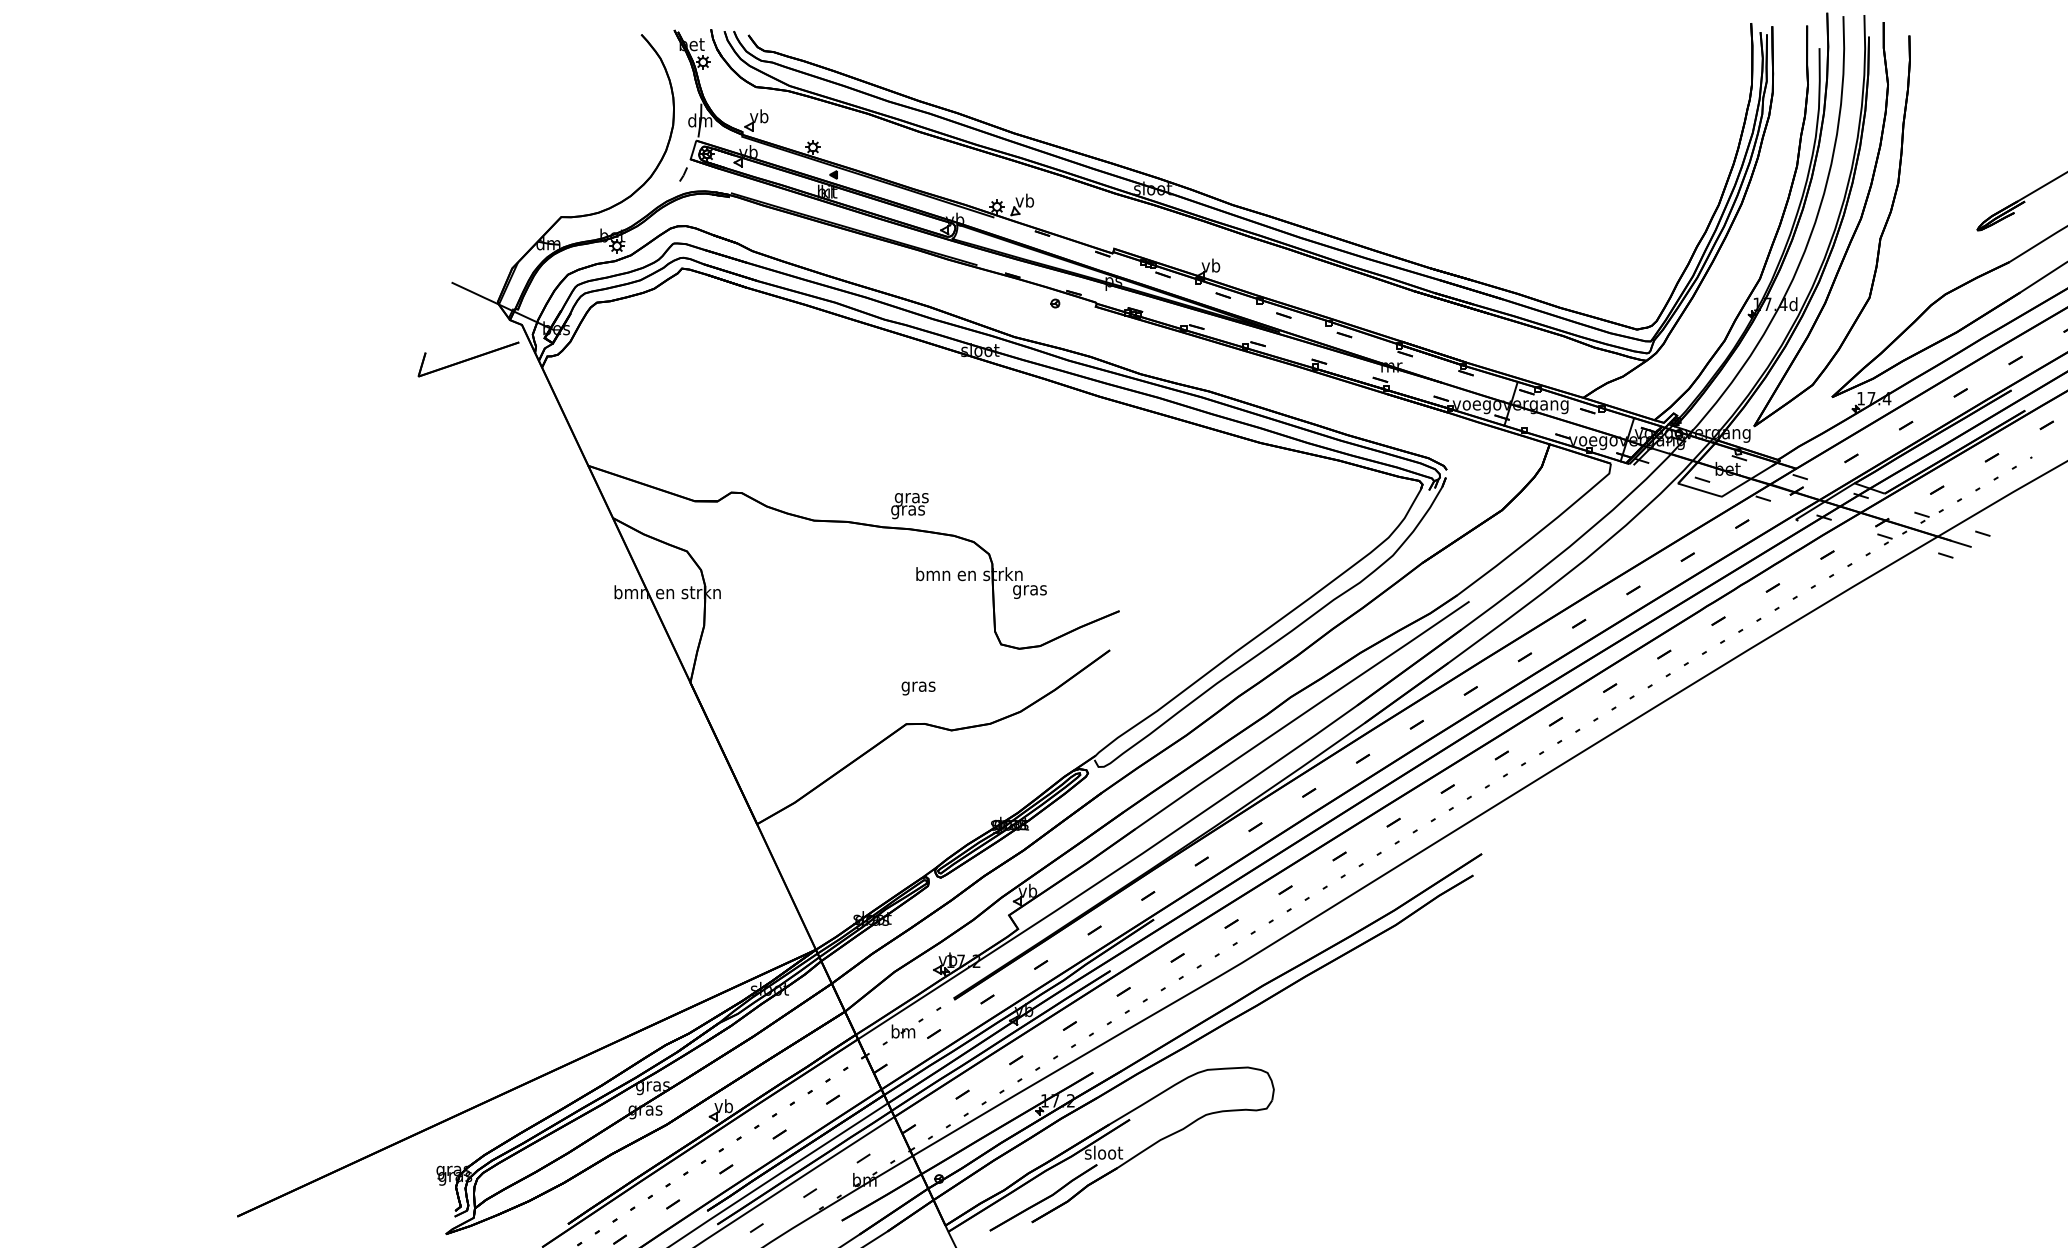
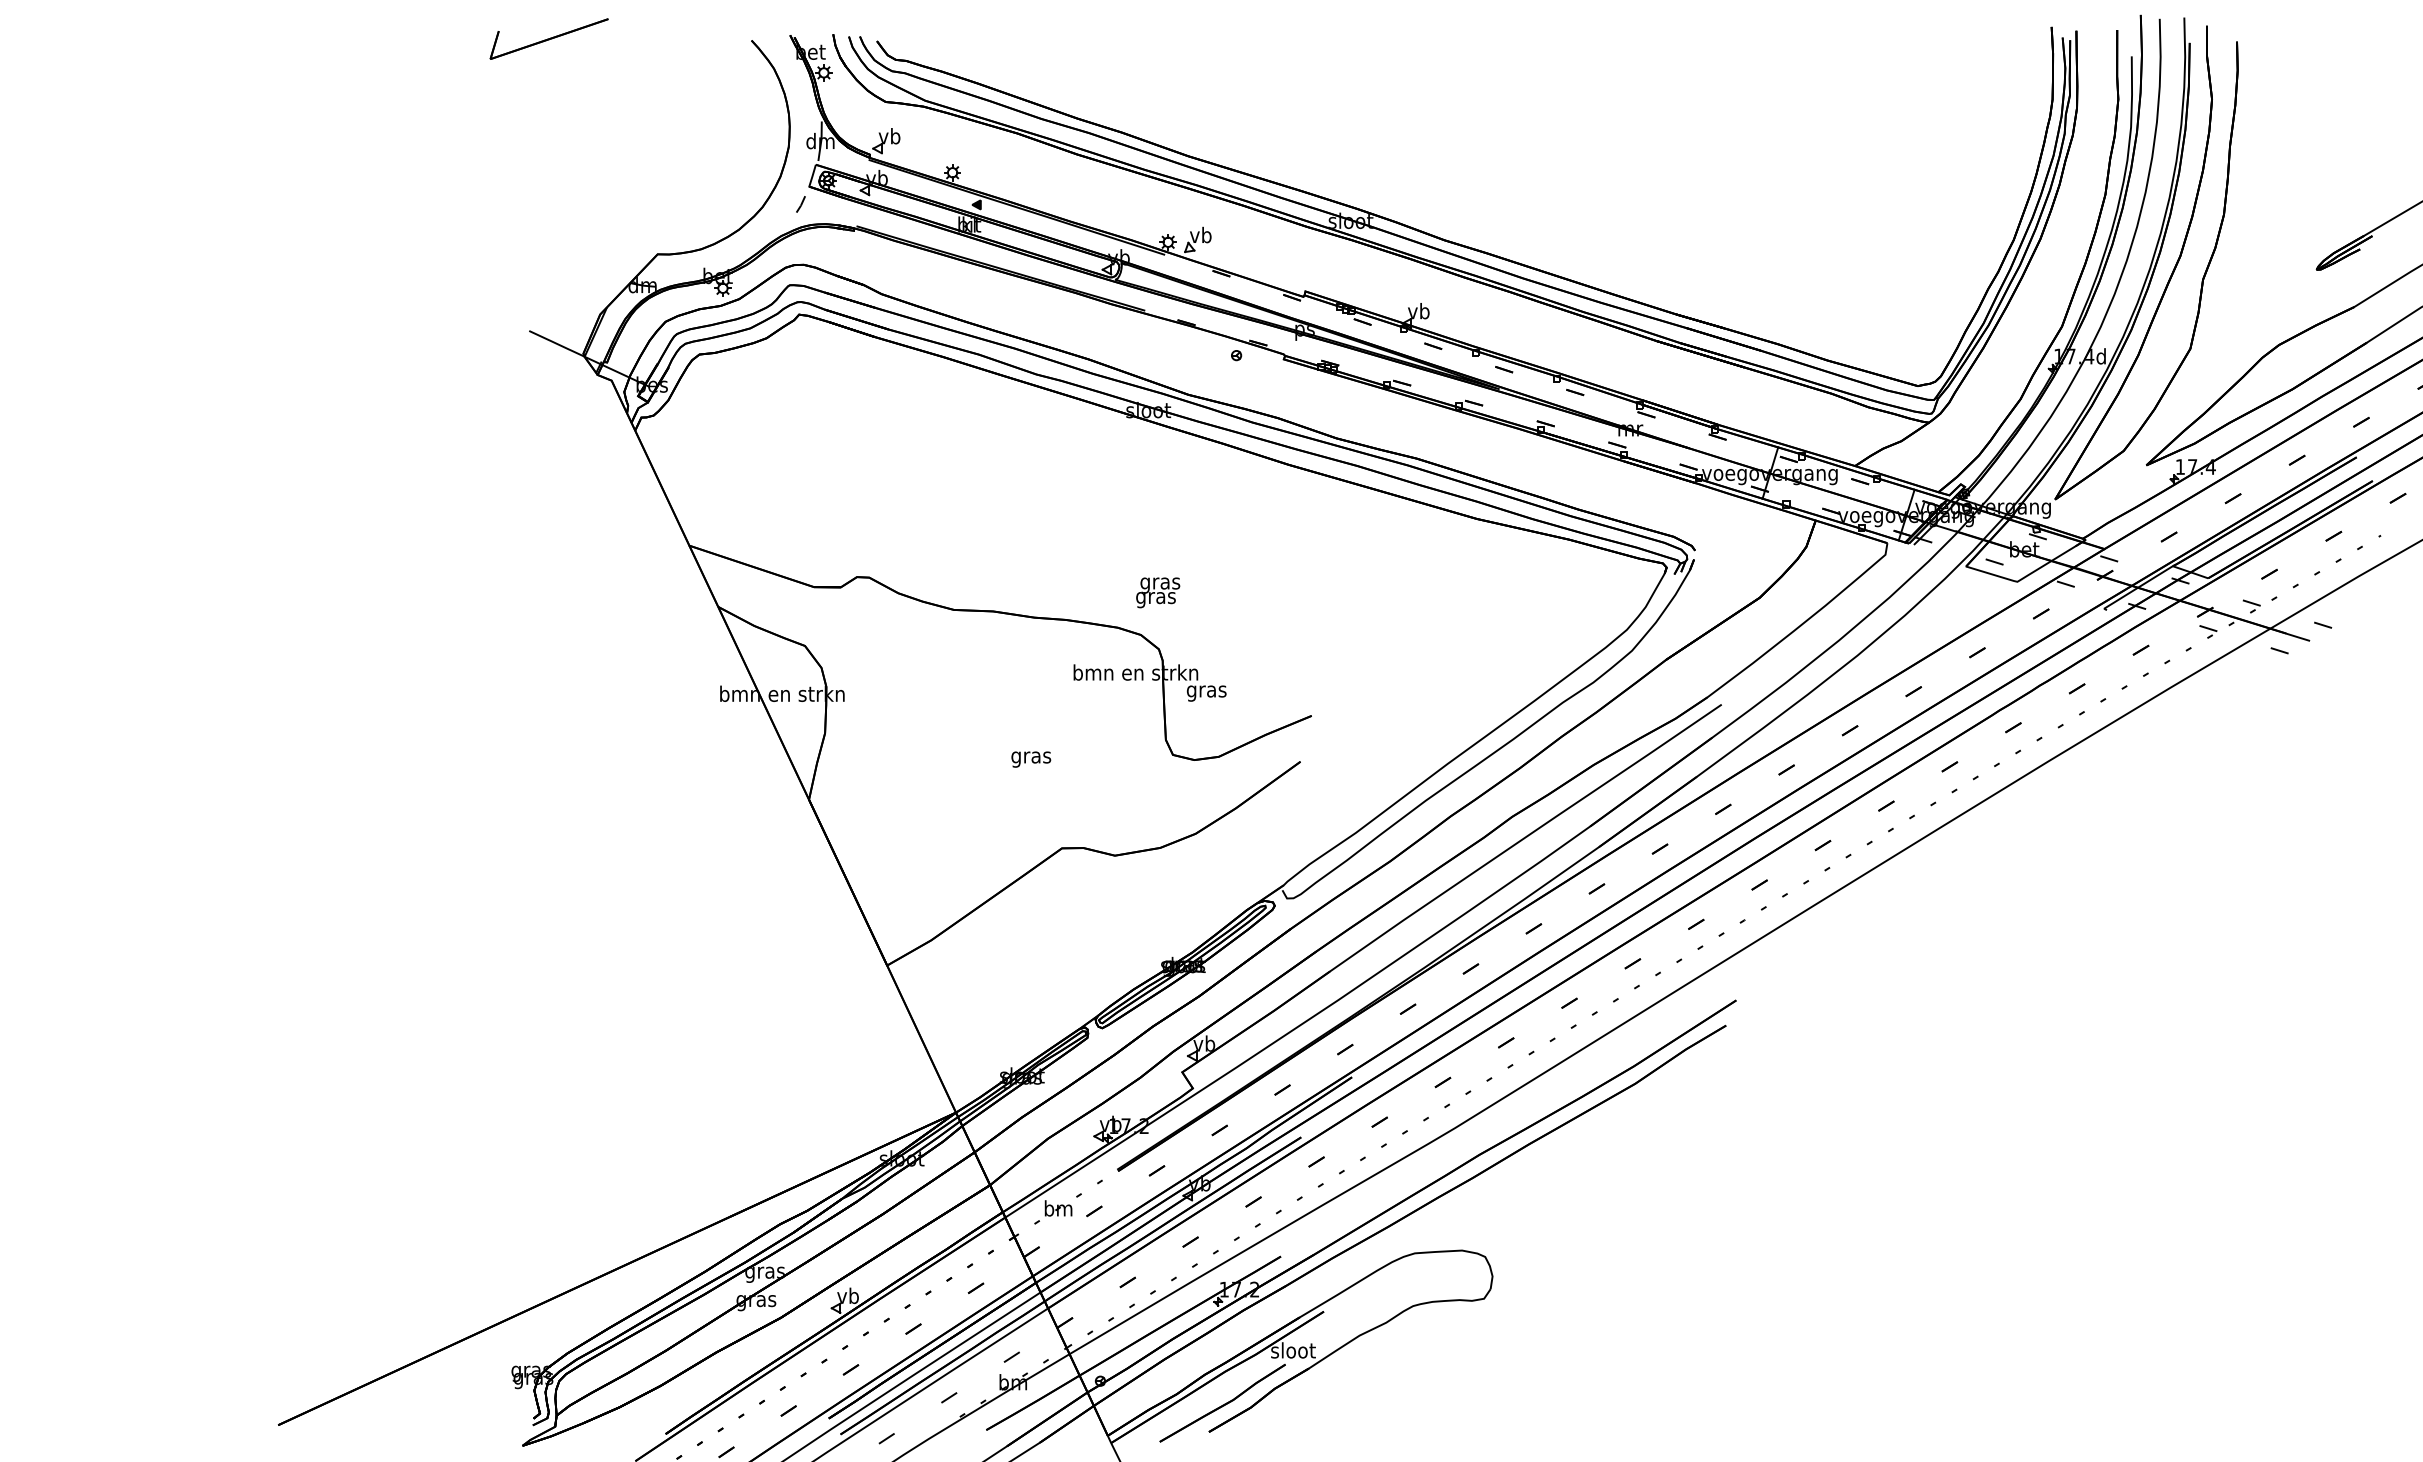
part: (468, 358) -> (548, 38), moved
text: (910, 505) -> (1158, 592), moved
text: (918, 688) -> (1031, 759), moved

